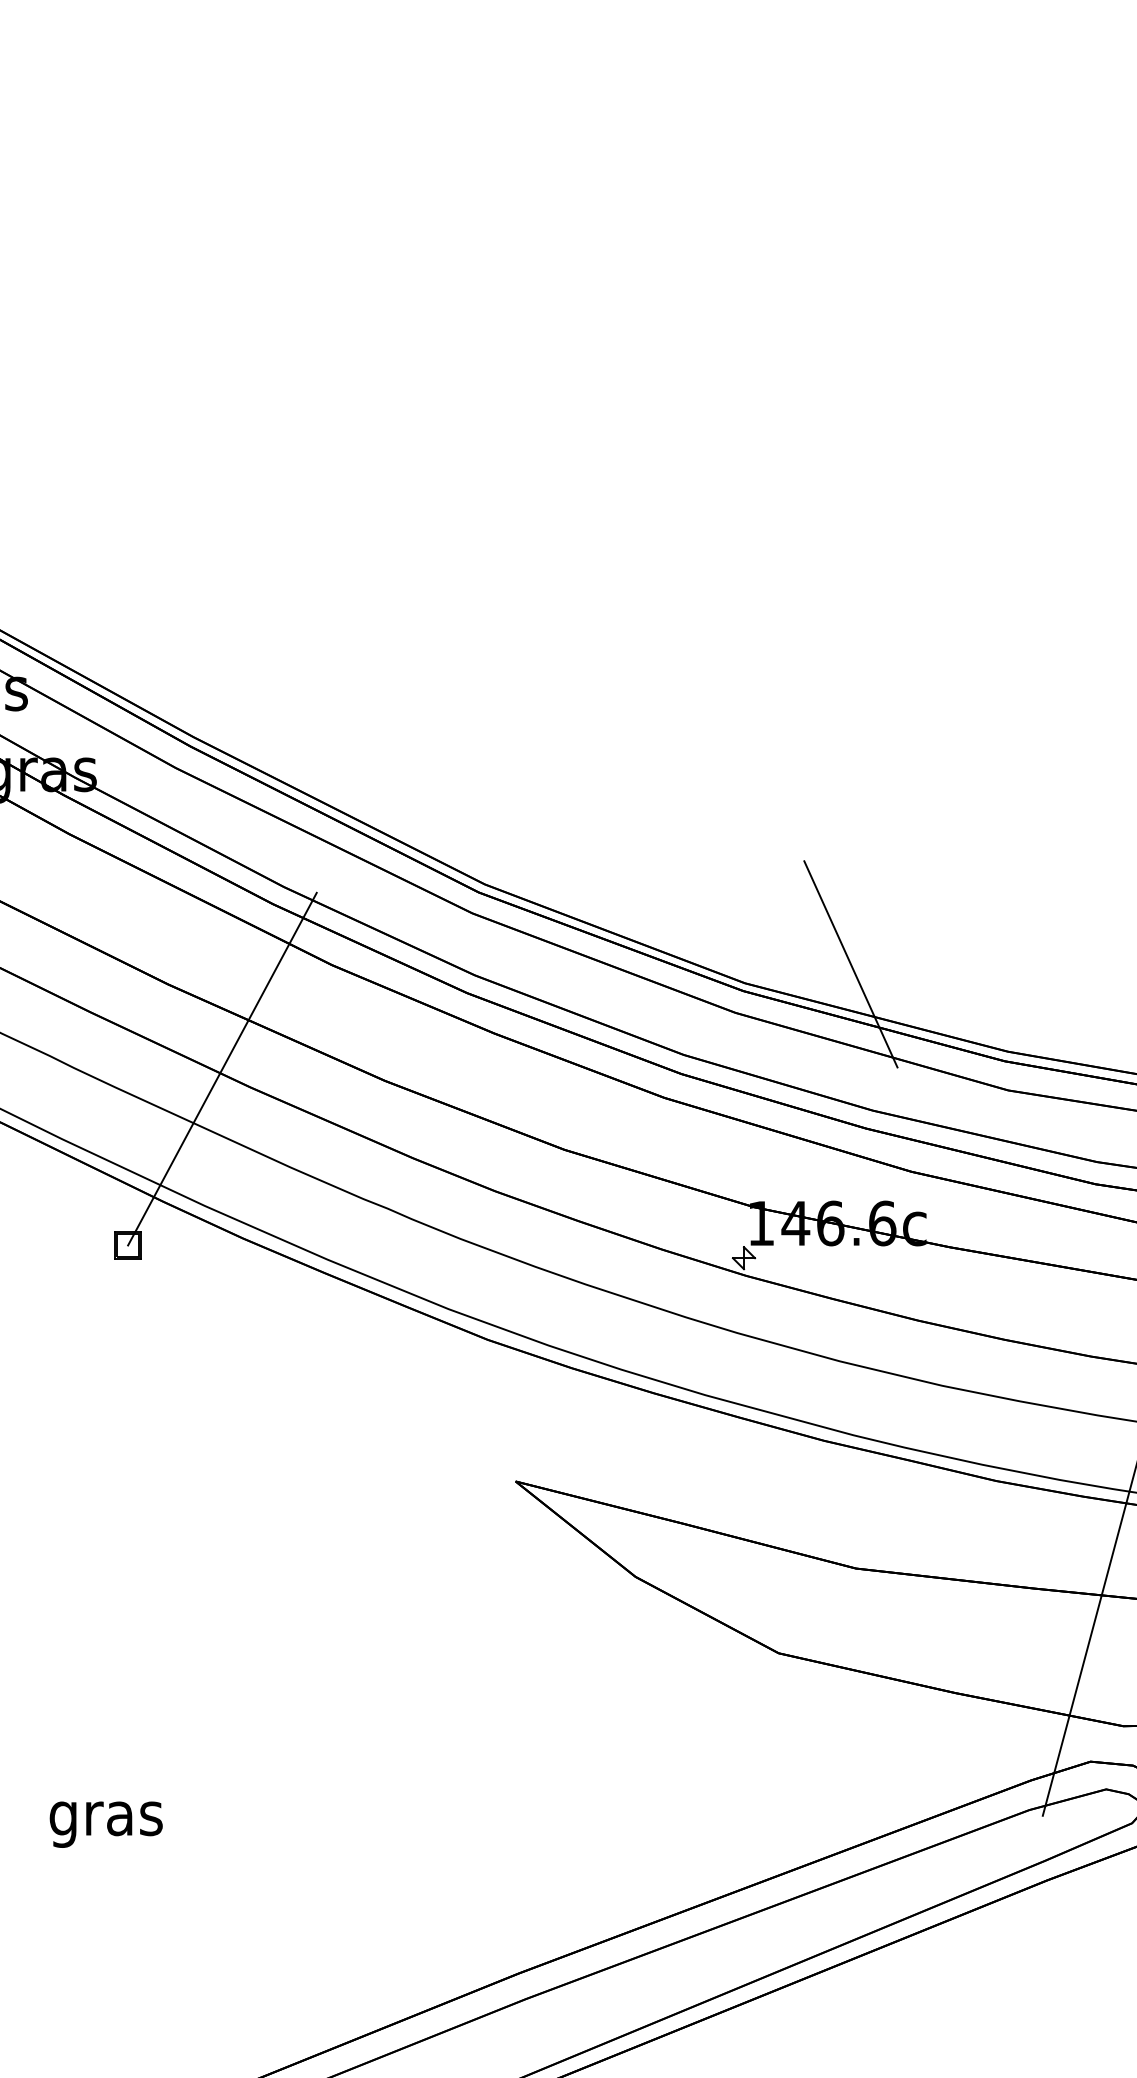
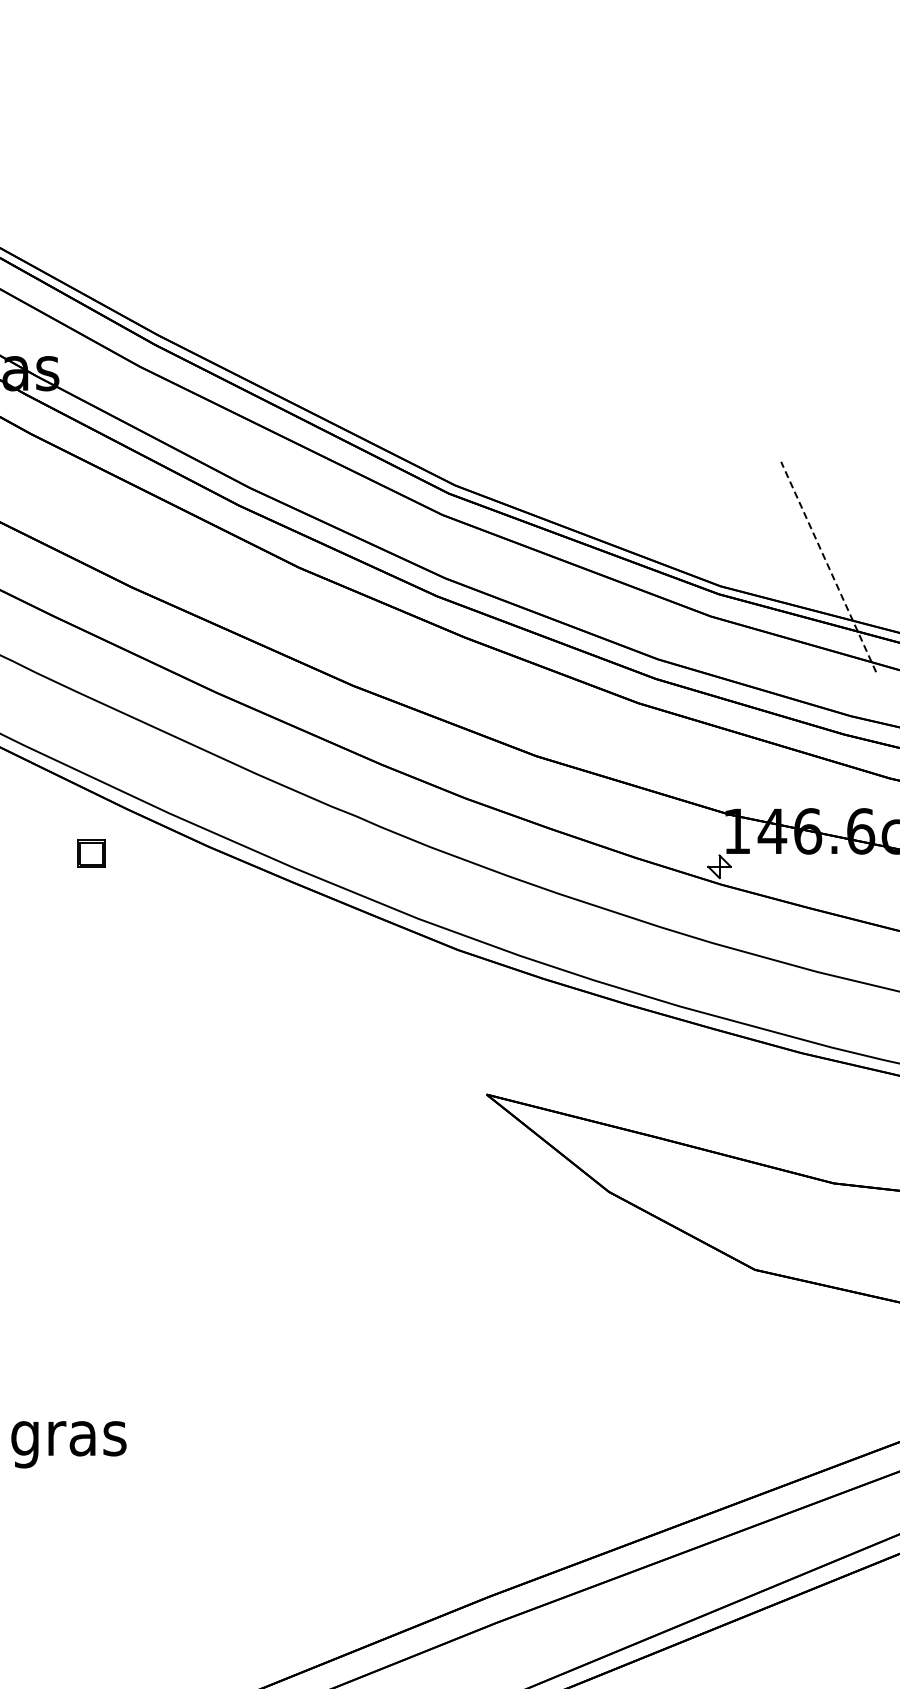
line: (850, 963) -> (828, 566), solid -> dashed
line: (222, 1068) -> (187, 673), removed

